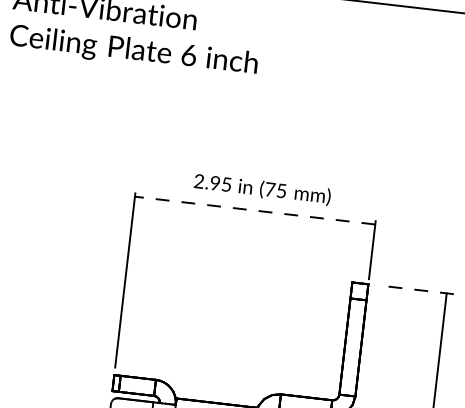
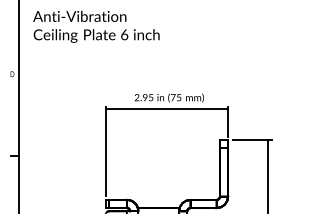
line: (254, 211) -> (166, 109), dashed -> solid
line: (414, 289) -> (251, 139), dashed -> solid

